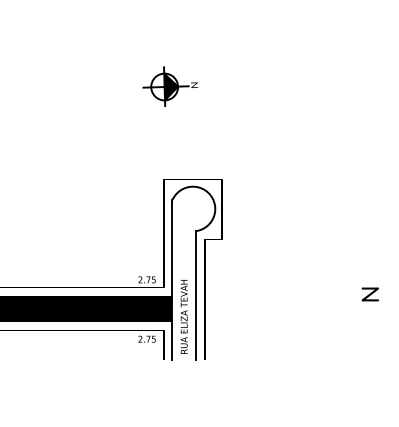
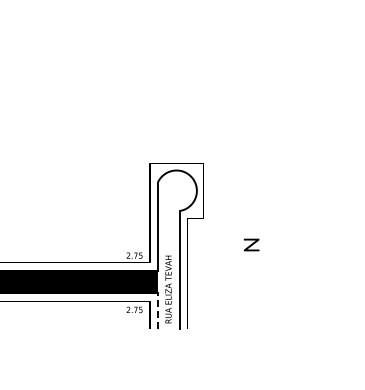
part: (169, 86) -> (155, 78), removed
text: (370, 293) -> (251, 244), moved
line: (172, 339) -> (157, 310), solid -> dashed

